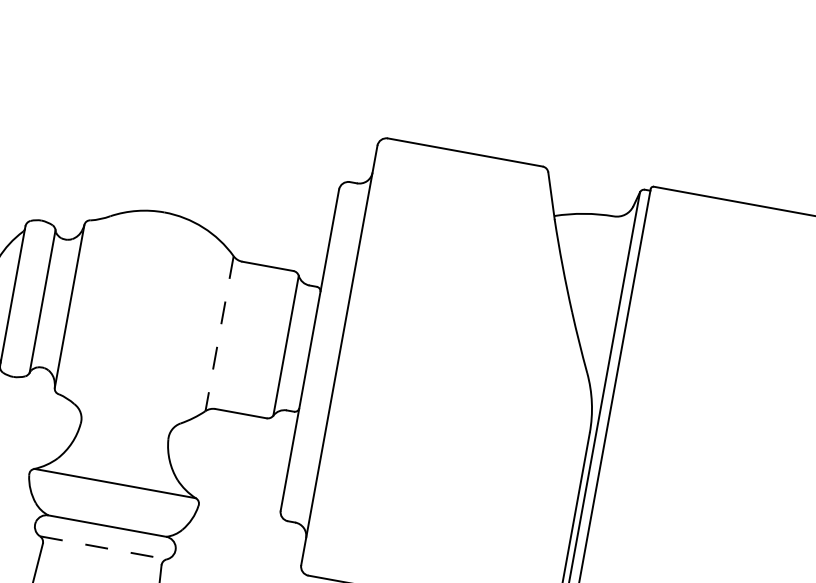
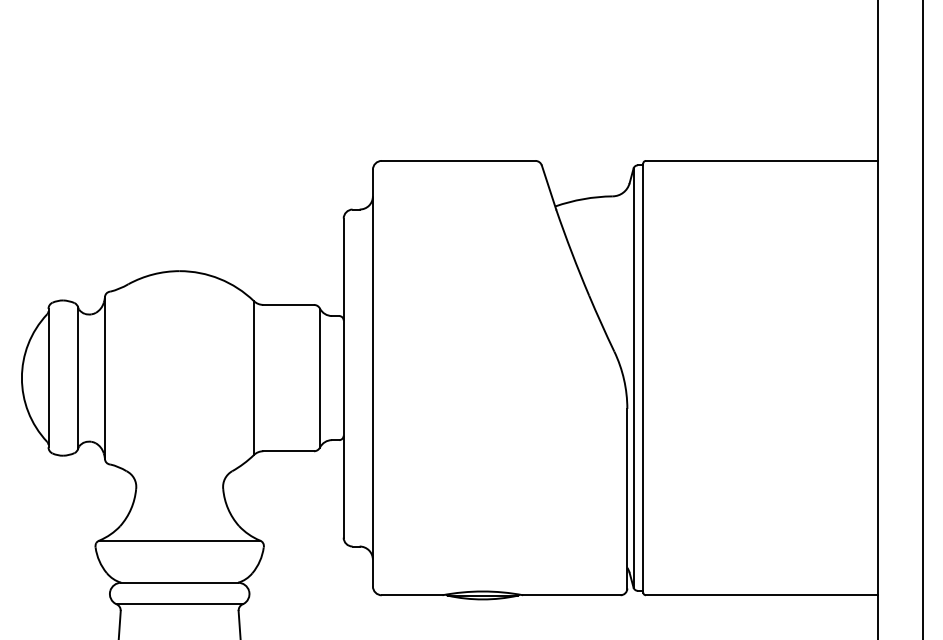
line: (219, 333) -> (253, 378), dashed -> solid
line: (104, 548) -> (180, 604), dashed -> solid

